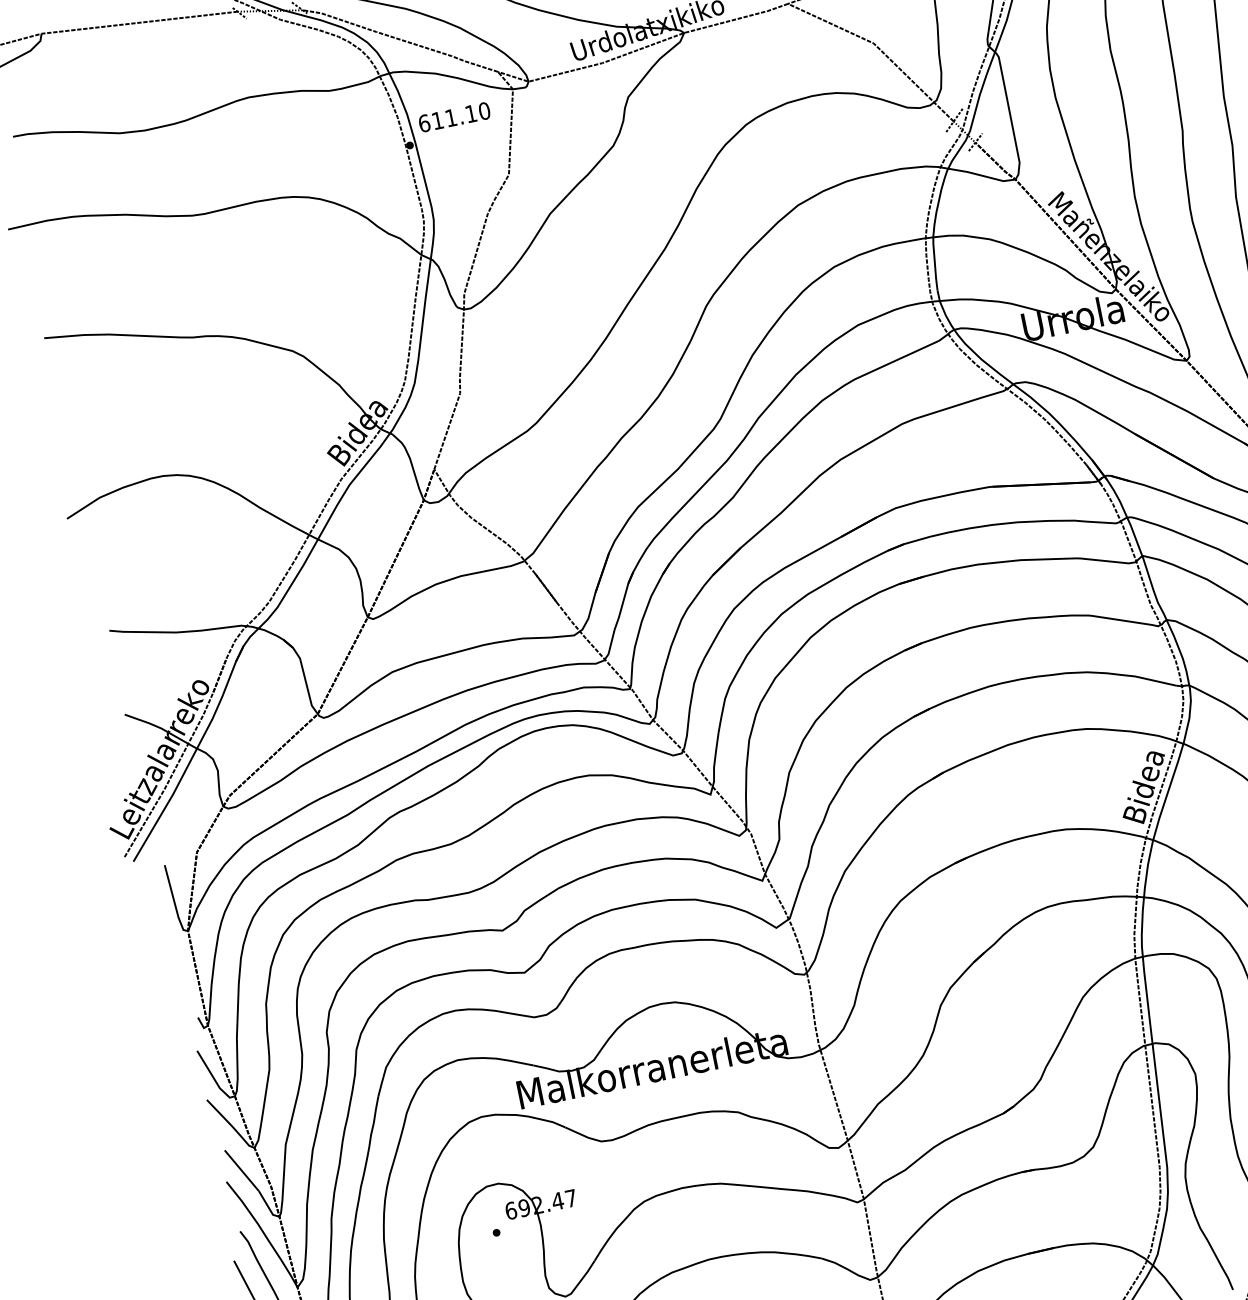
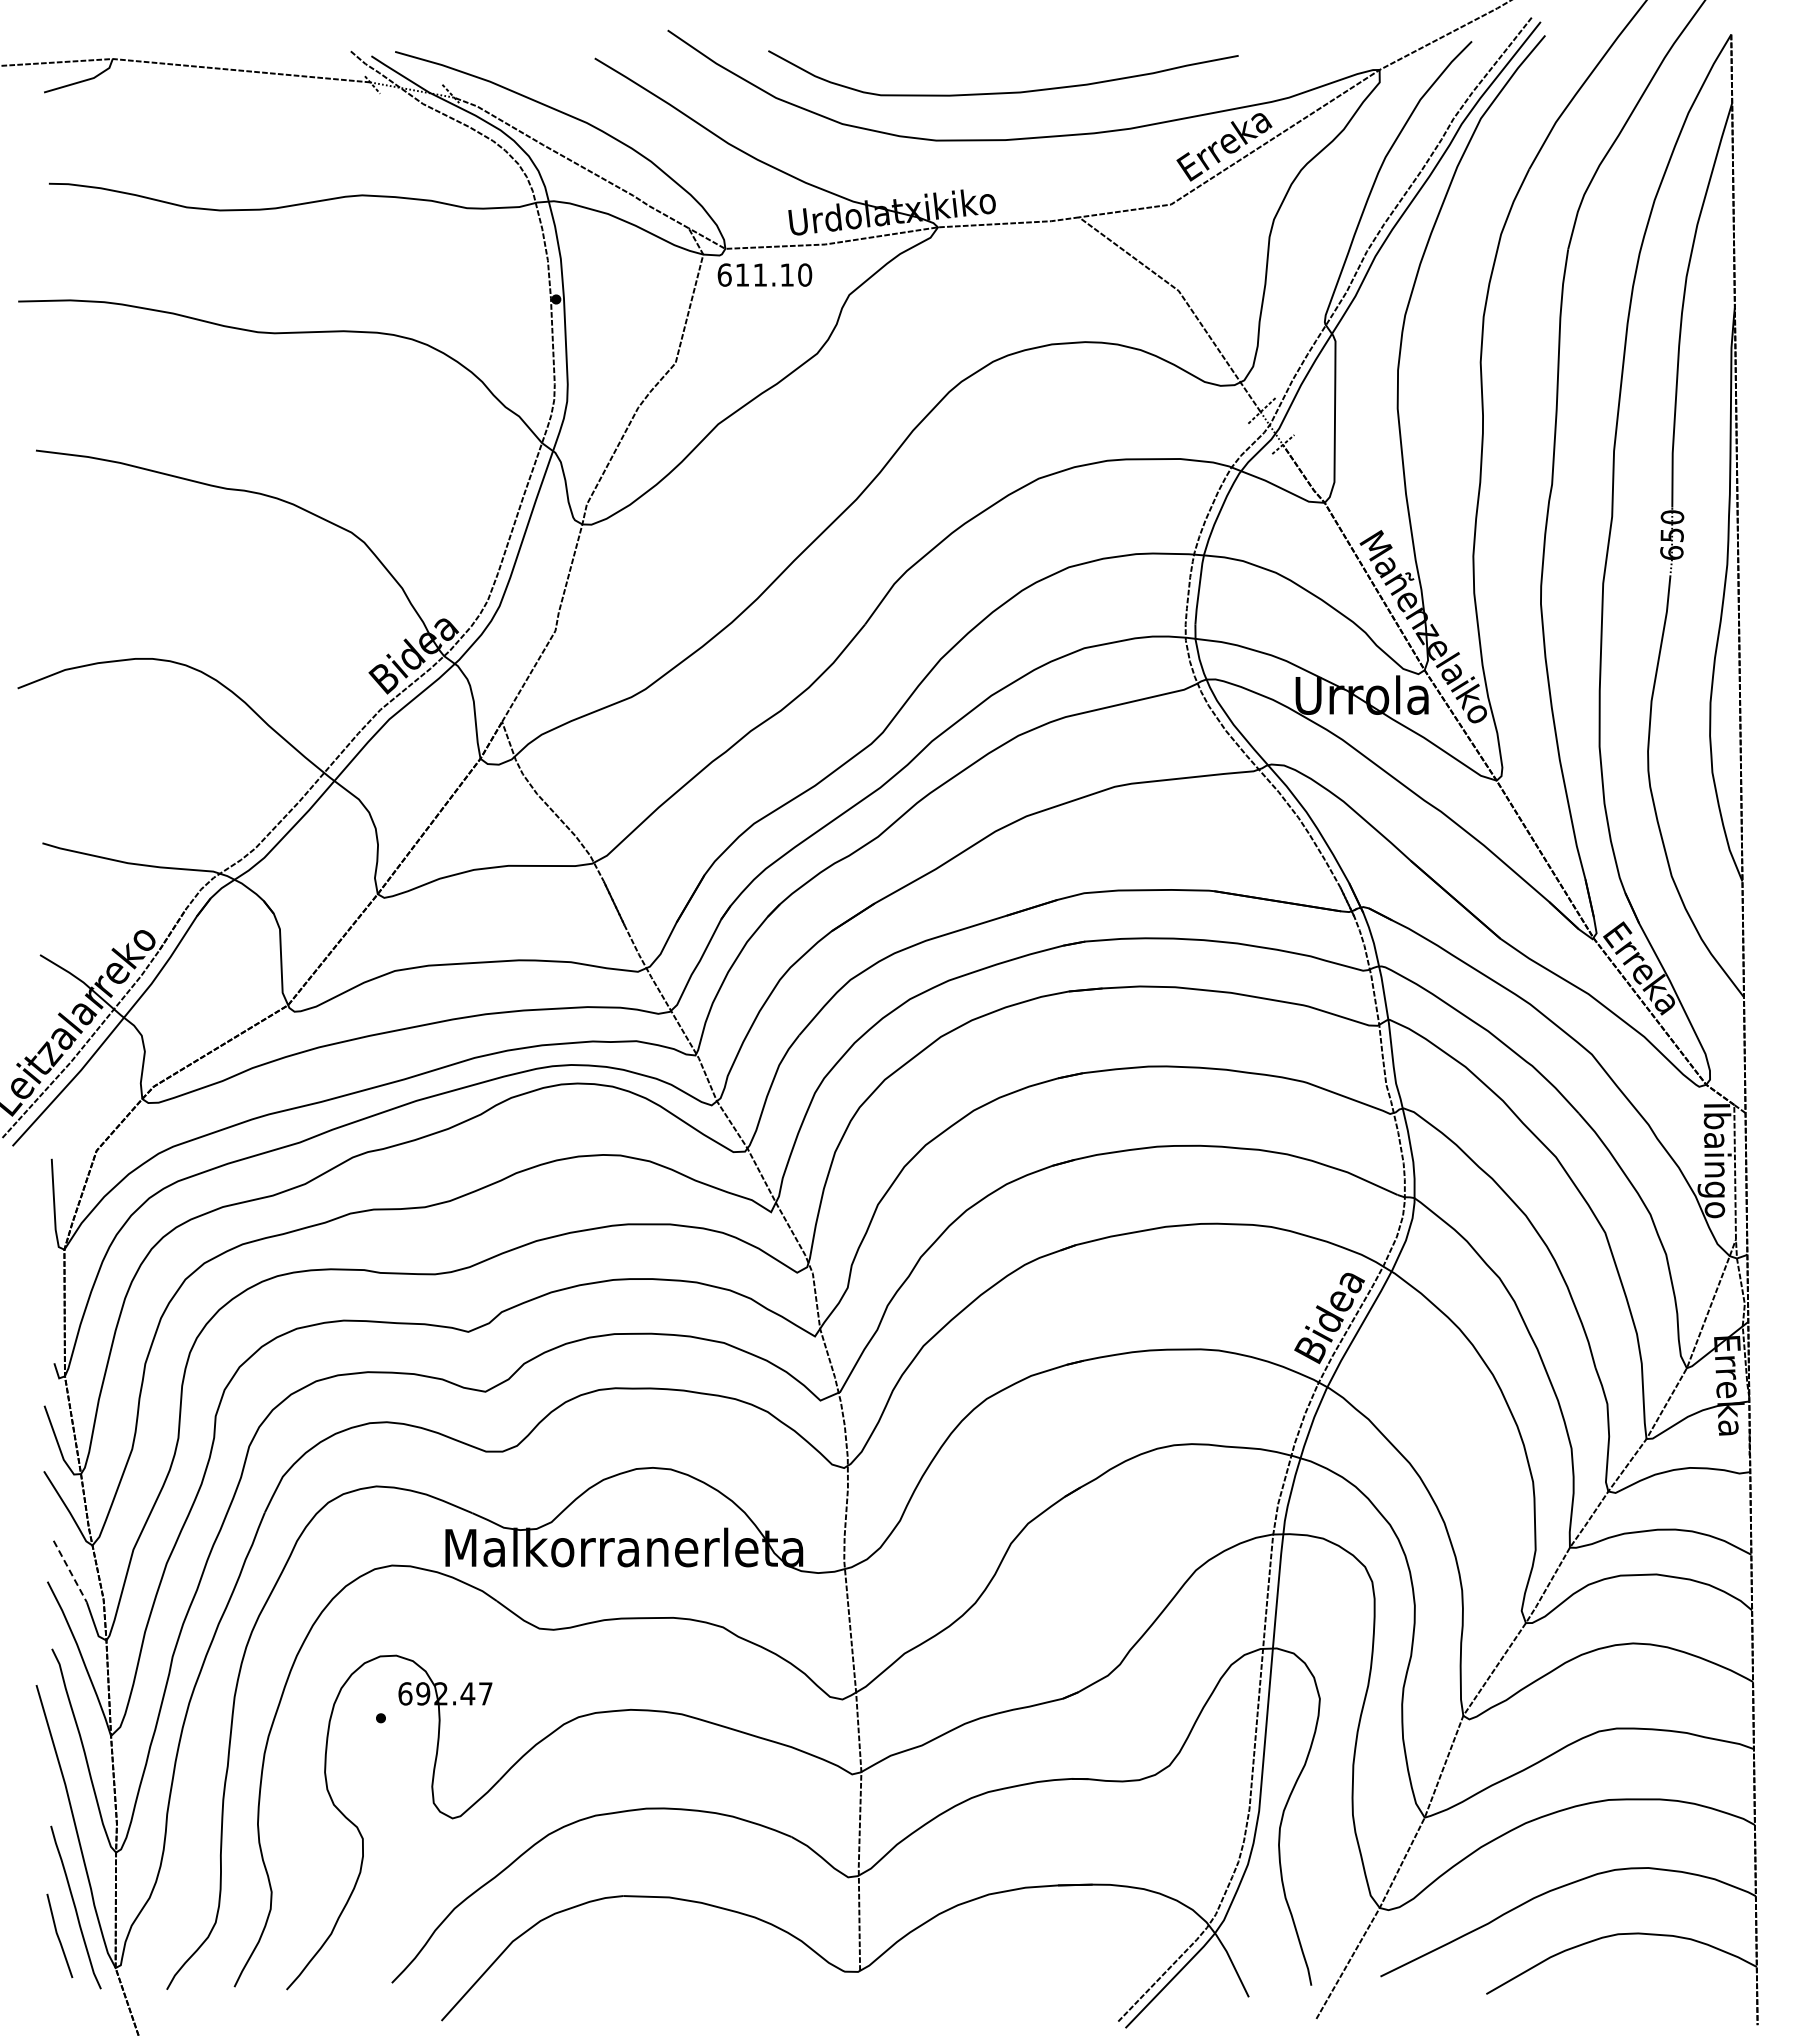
text: (454, 116) -> (764, 274), moved
line: (242, 1170) -> (70, 1571), solid -> dashed

